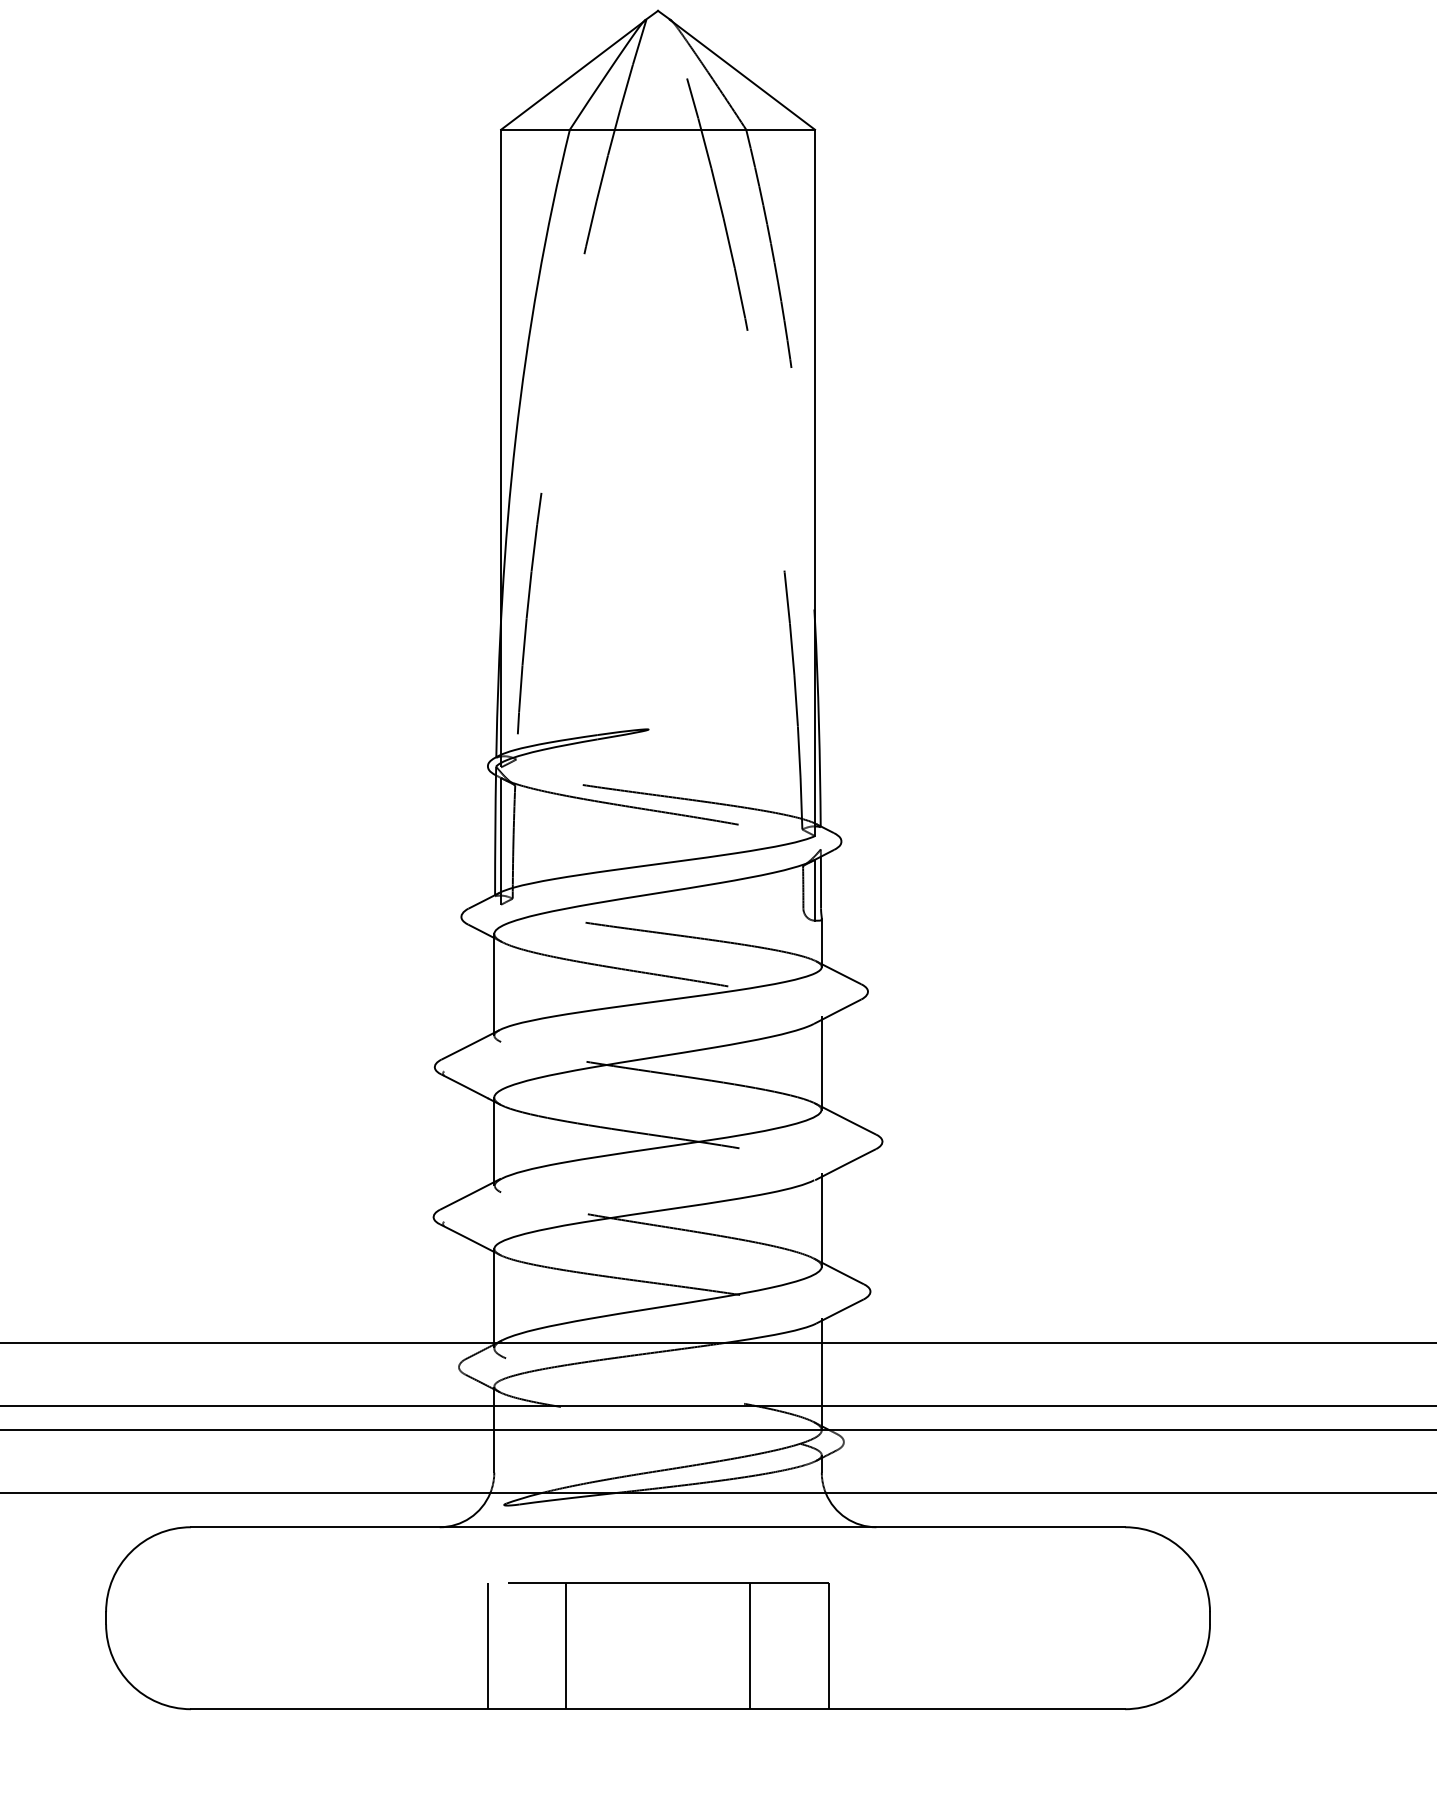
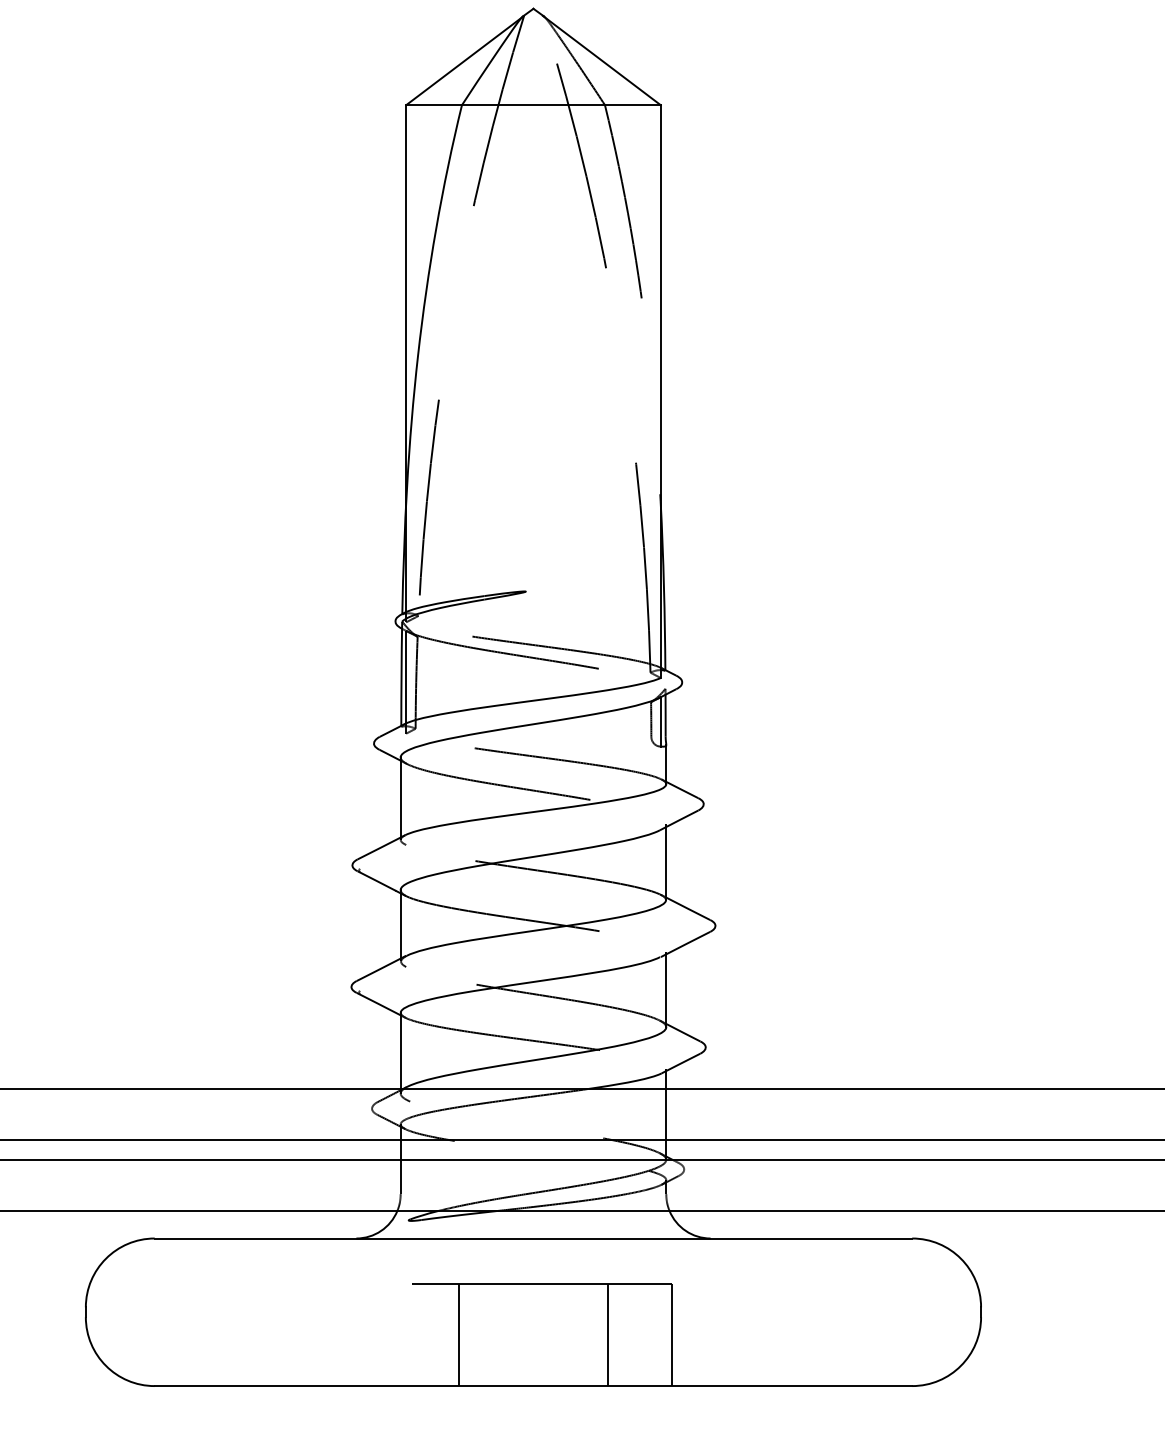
line: (487, 1645) -> (395, 1334), removed

